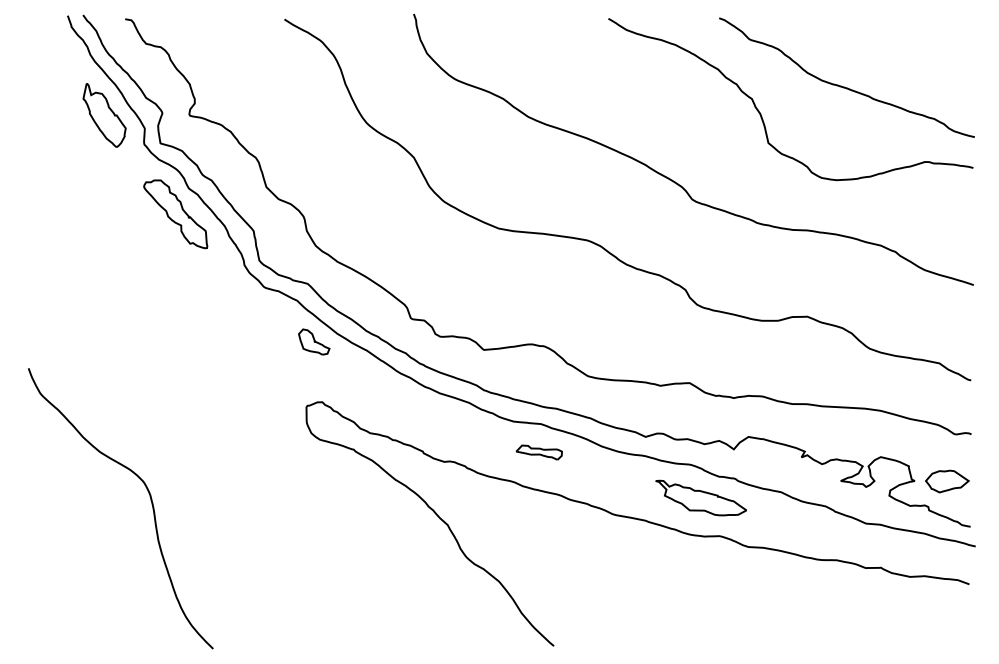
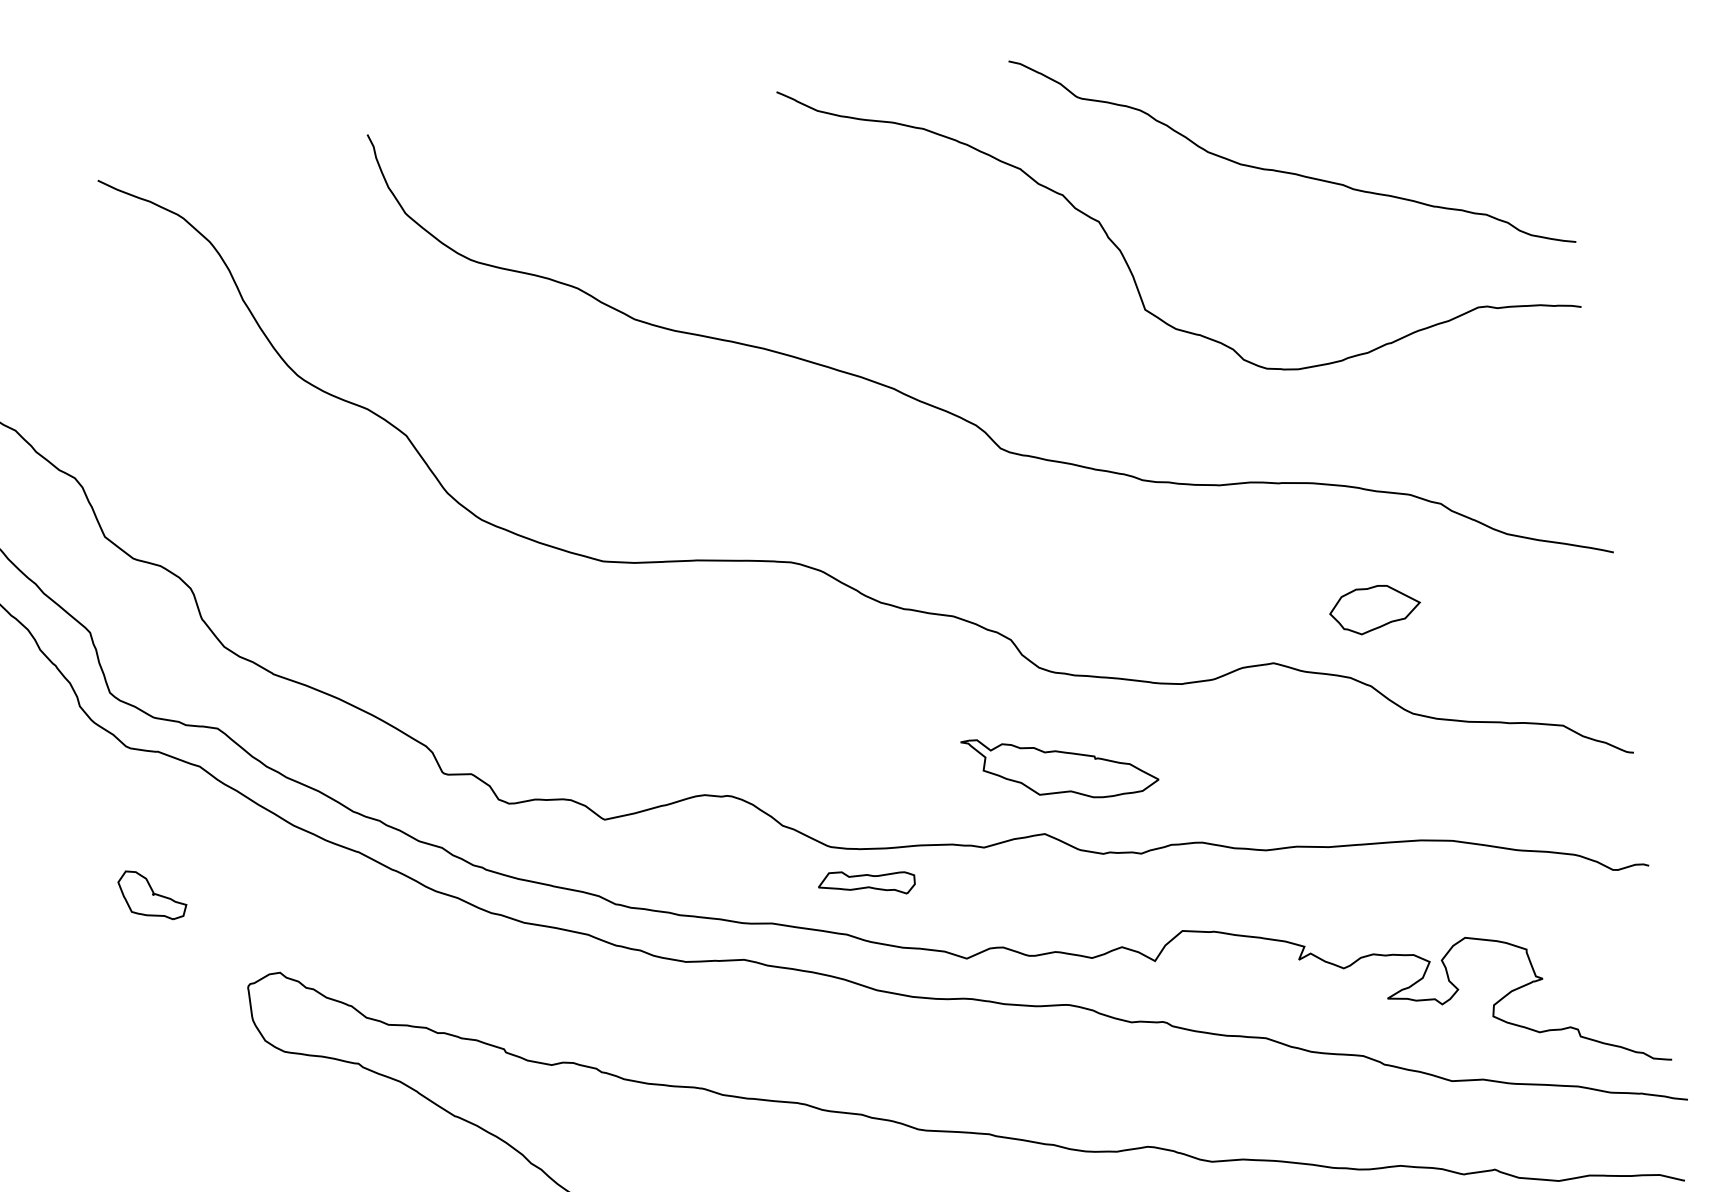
part: (314, 341) -> (152, 893), moved
part: (538, 452) -> (865, 883), moved
part: (947, 481) -> (1375, 609), moved
part: (700, 497) -> (1058, 764), moved

